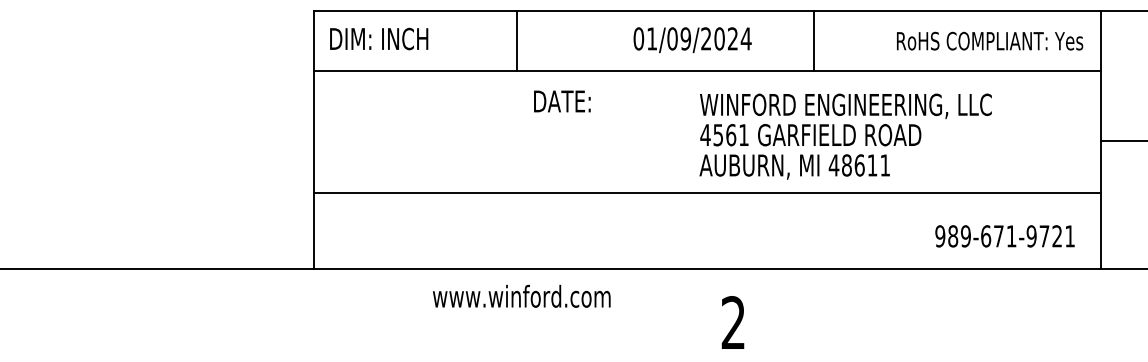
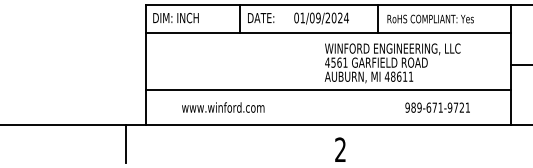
text: (989, 39) -> (430, 18), moved
text: (563, 102) -> (261, 18), moved
text: (1004, 235) -> (437, 107), moved
text: (522, 296) -> (223, 107), moved
line: (272, 309) -> (126, 143), added

